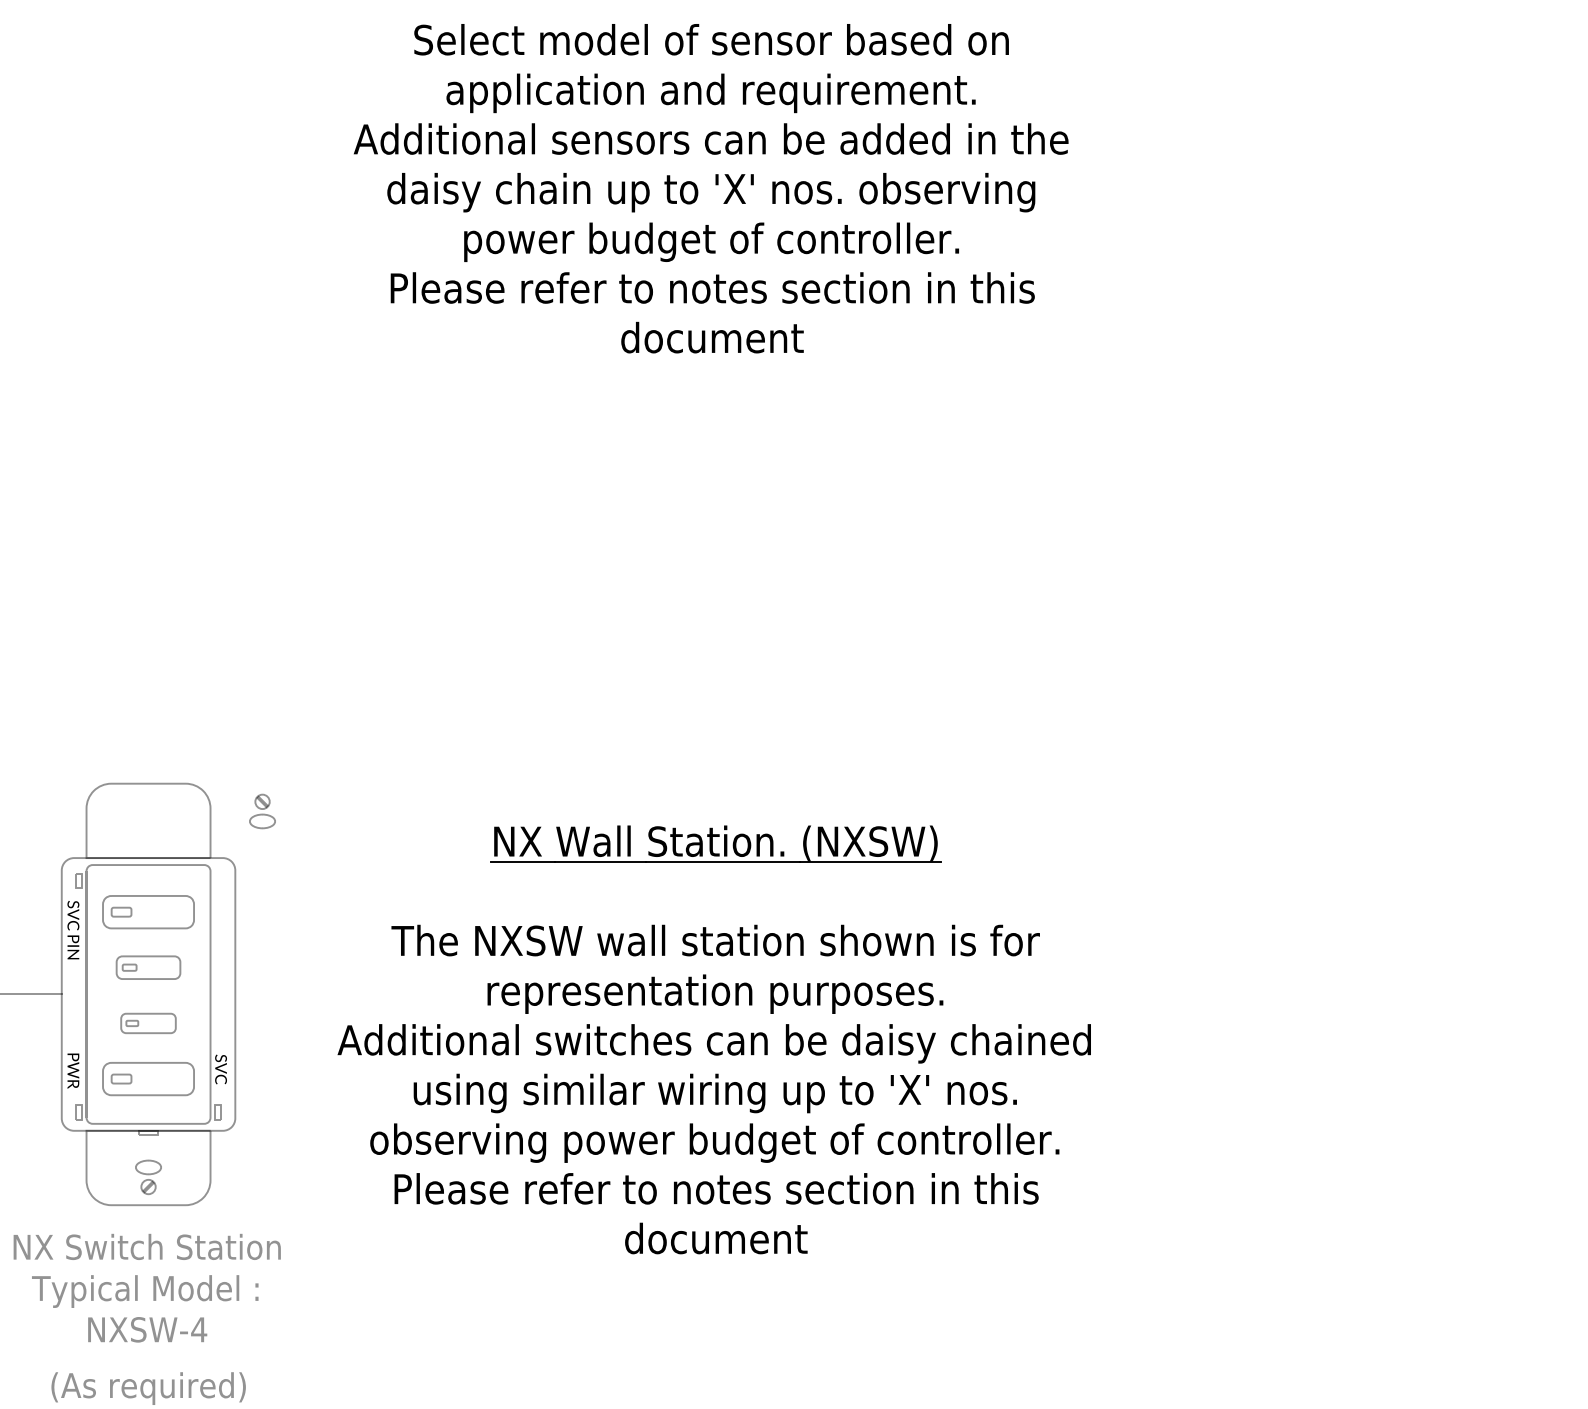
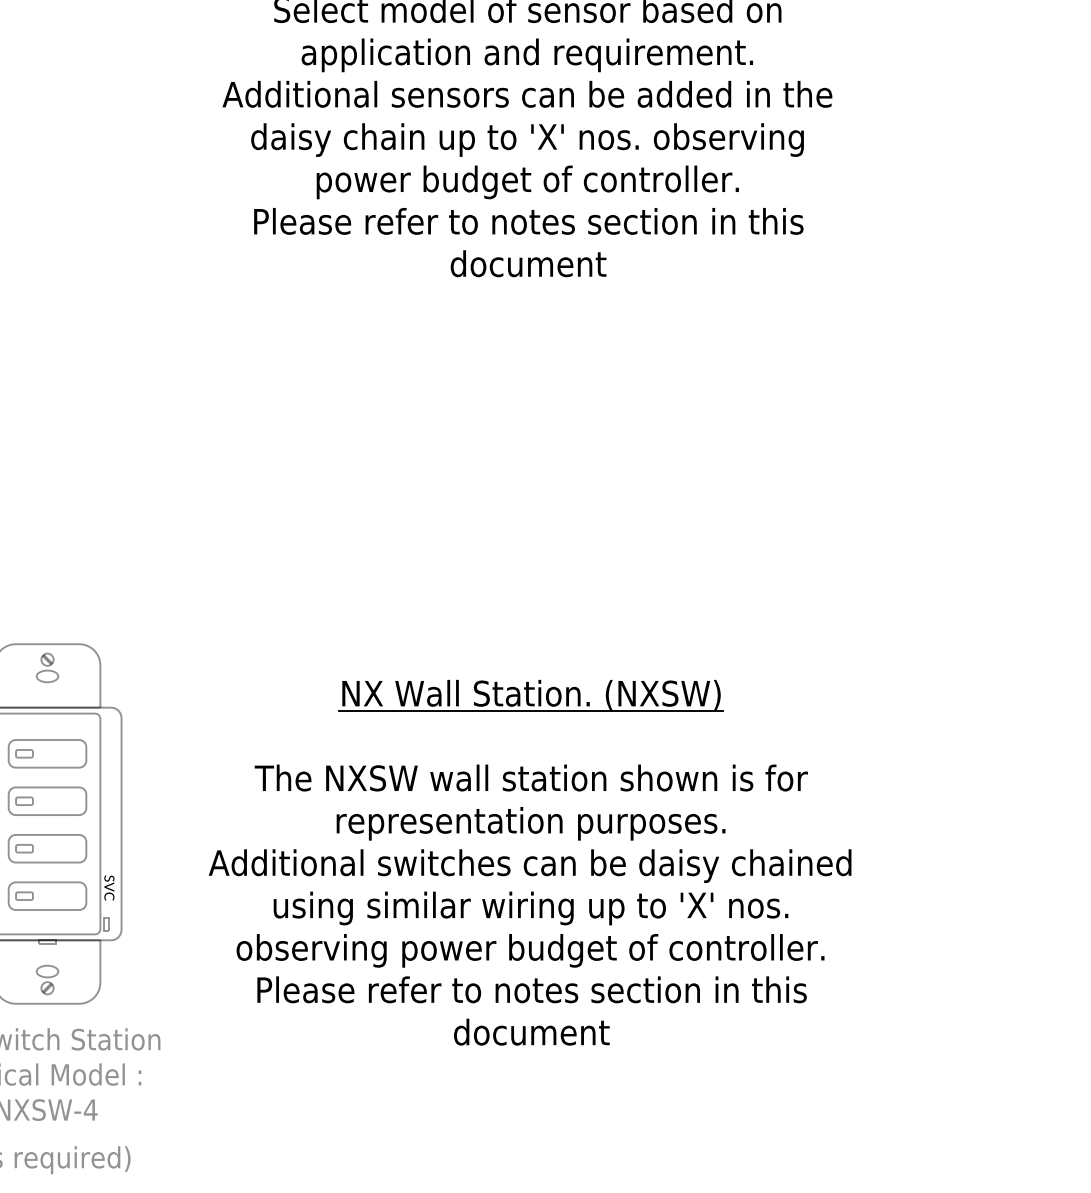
part: (262, 811) -> (47, 667), moved
part: (148, 967) -> (47, 801), size x1.43
part: (148, 1023) -> (47, 848), size x1.67

